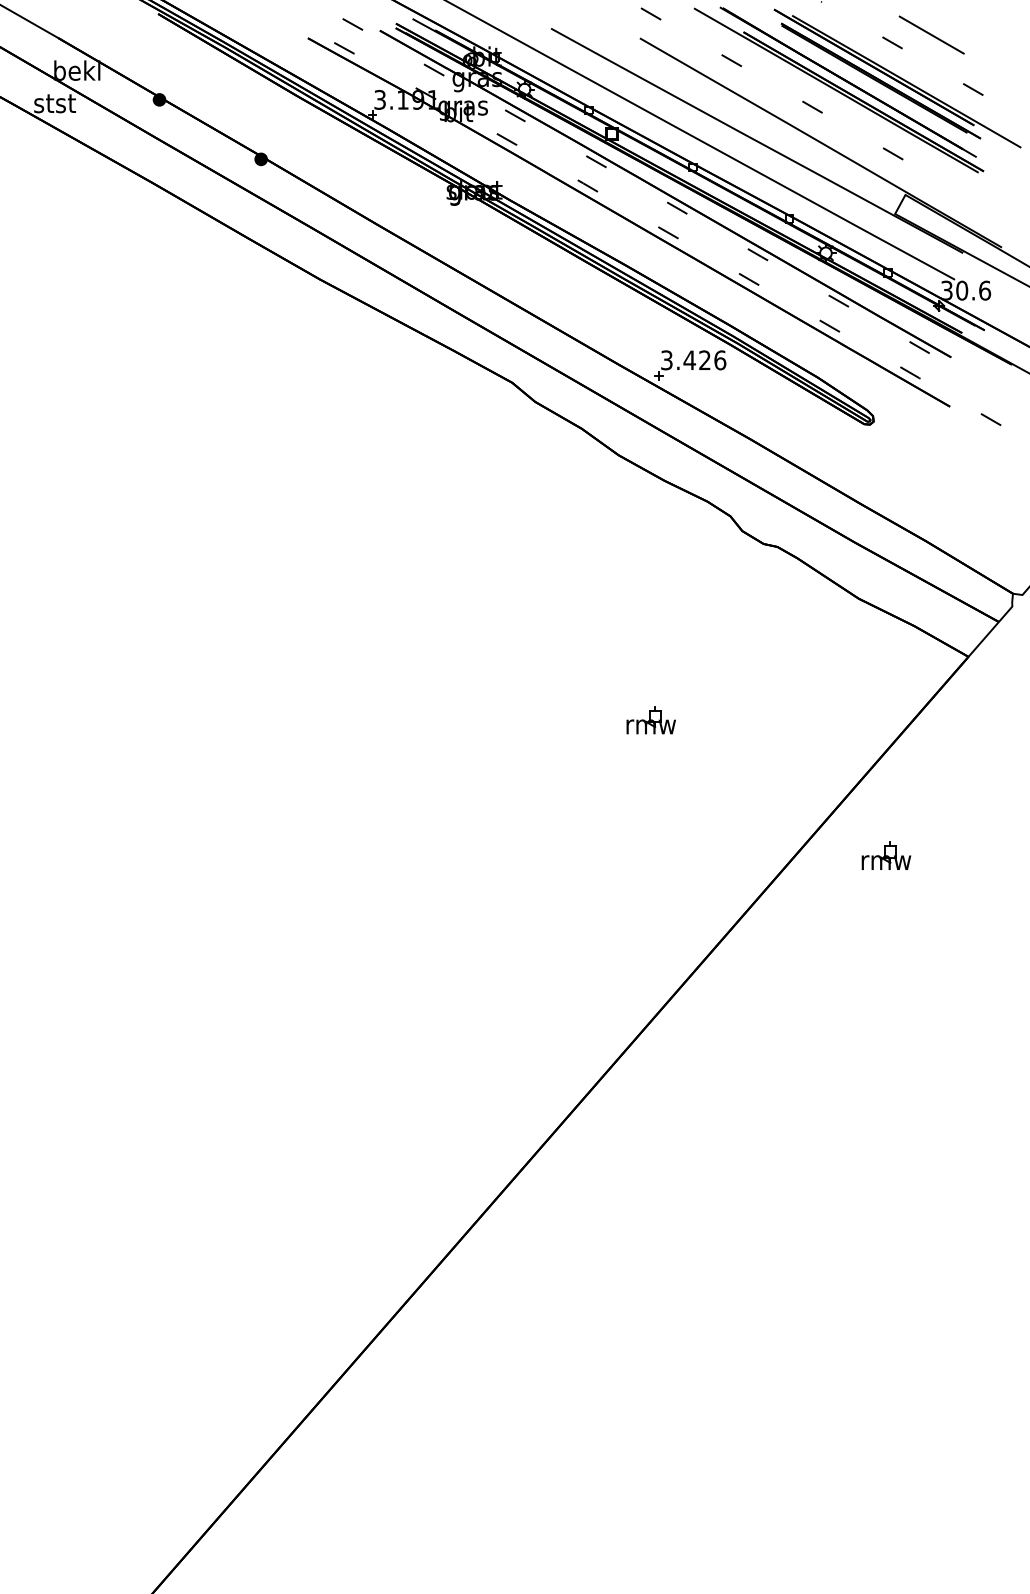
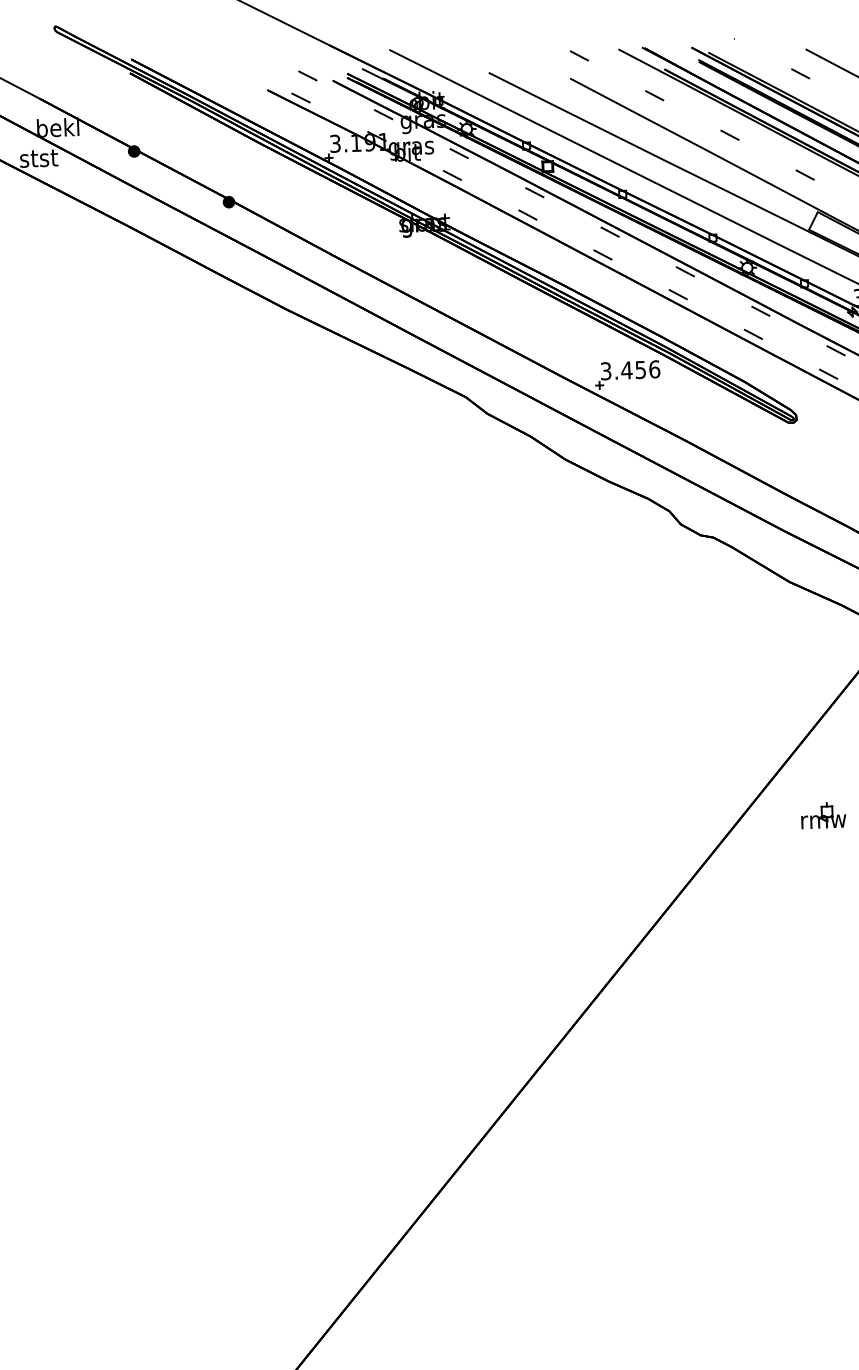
text: (704, 360) -> (640, 370), 3.426 -> 3.456
part: (650, 720) -> (603, 700), removed

